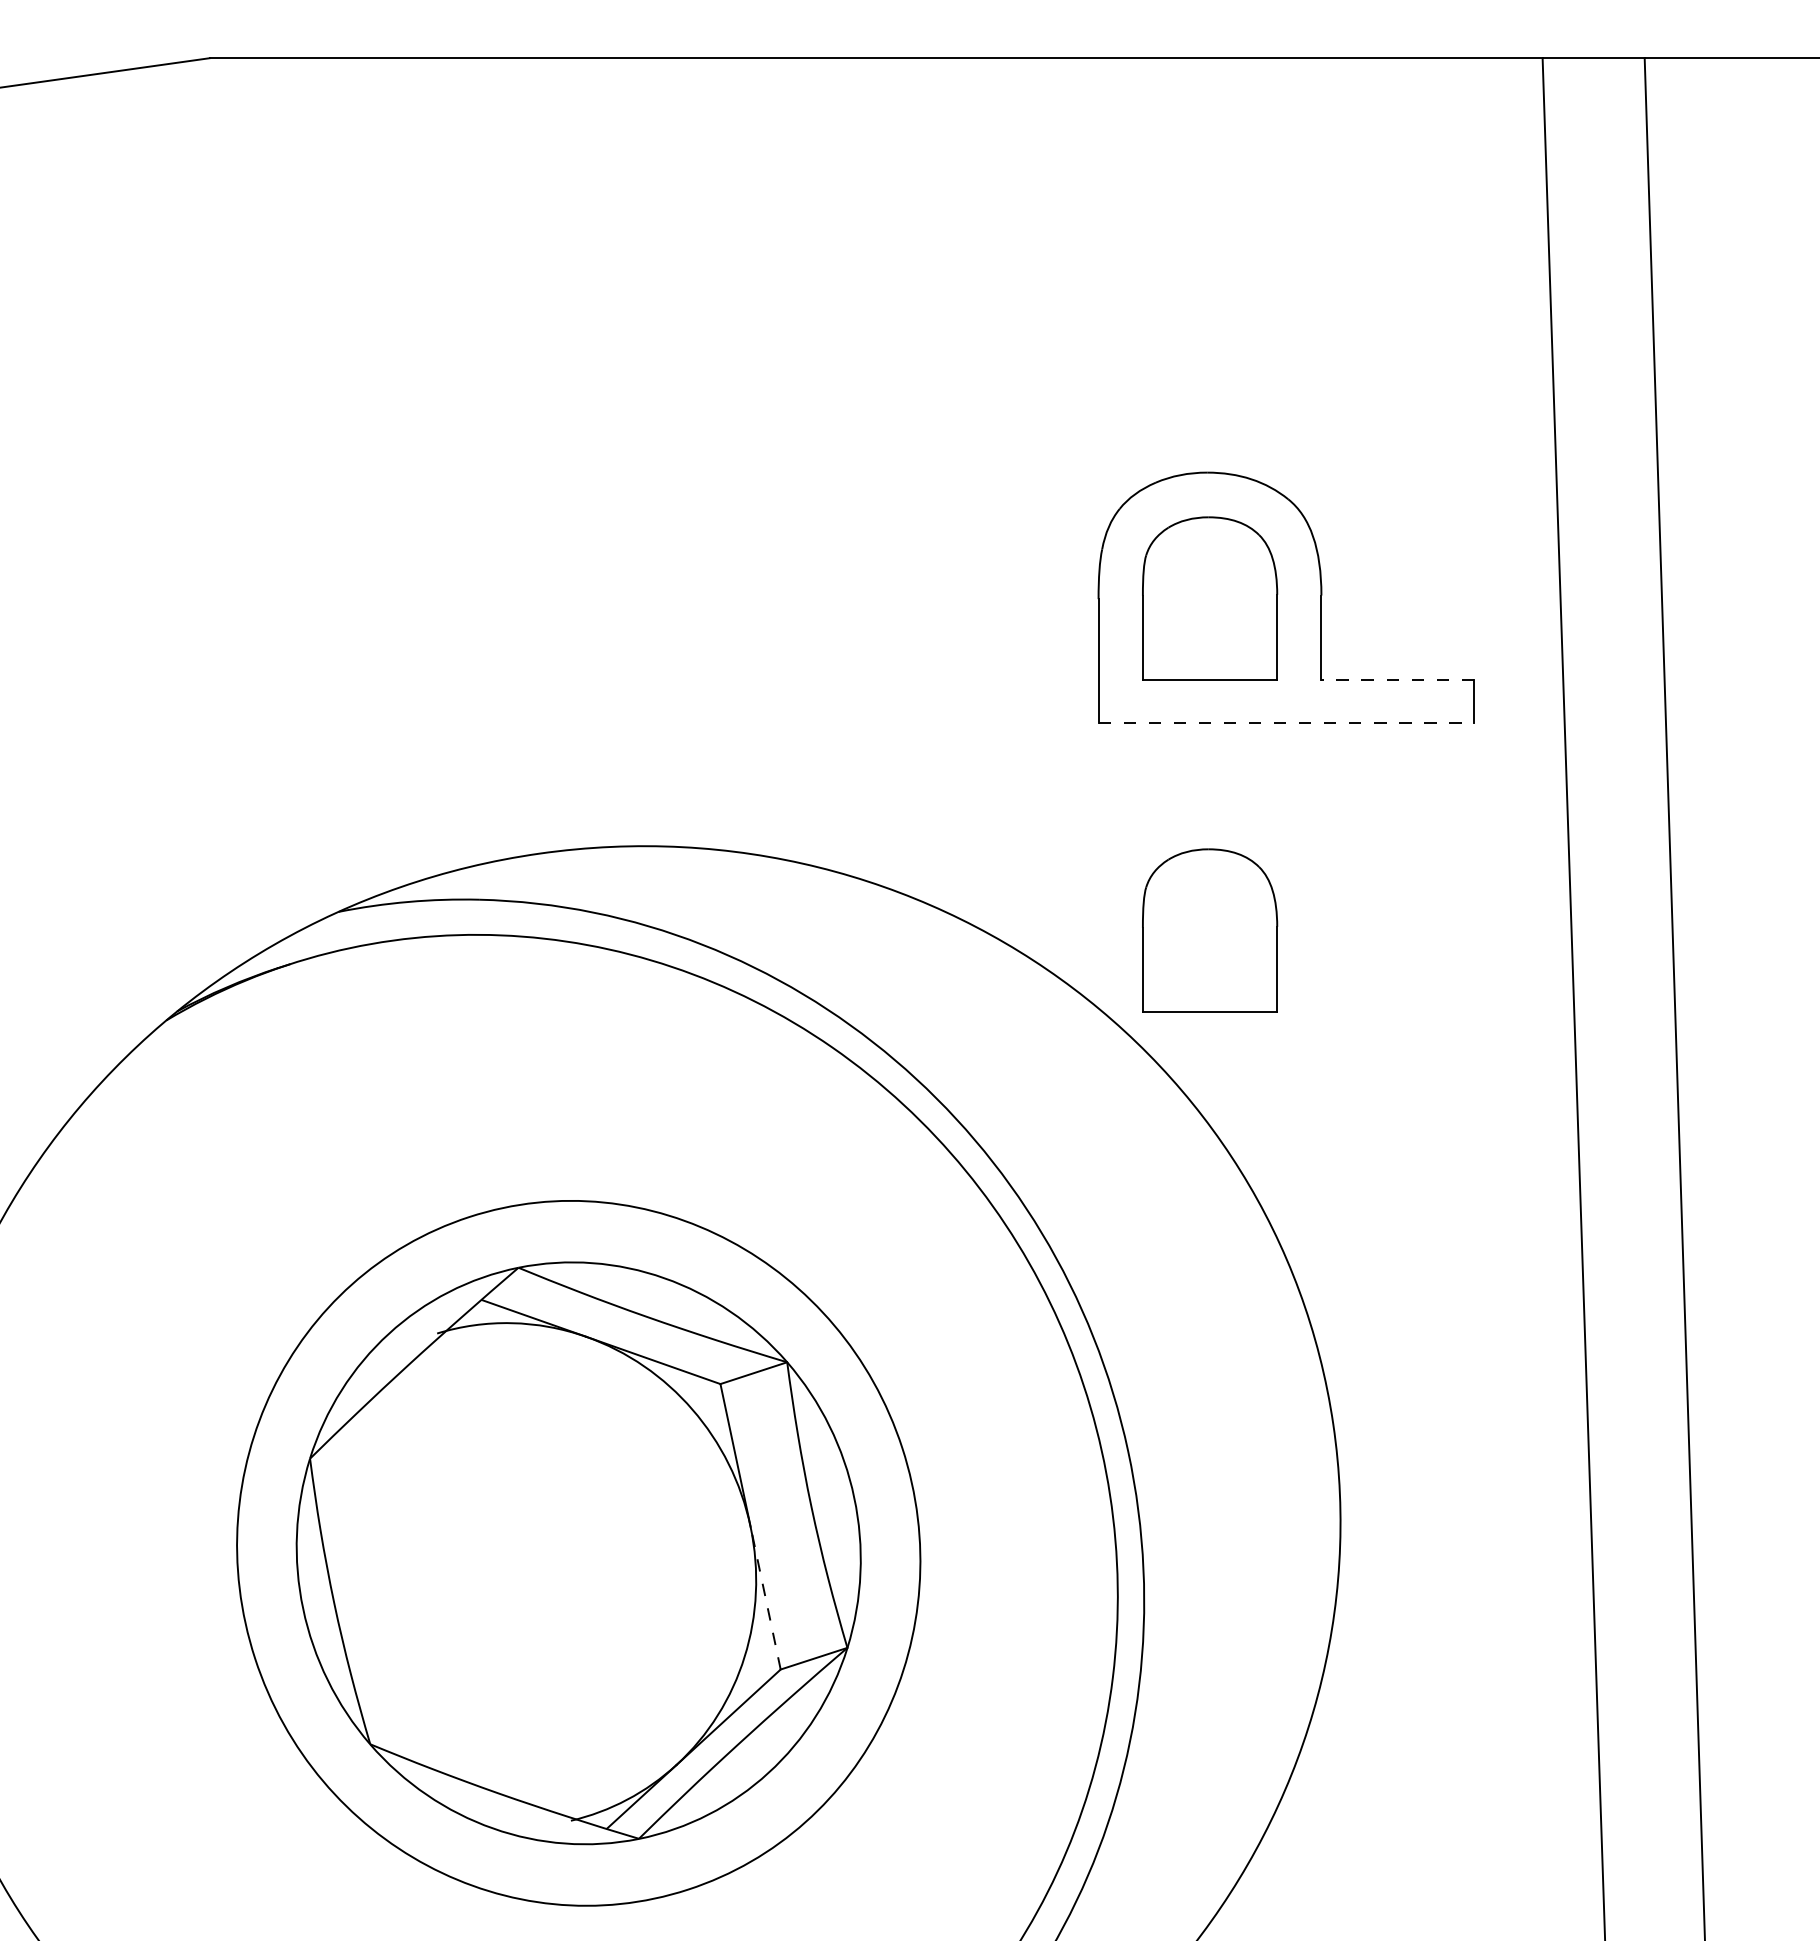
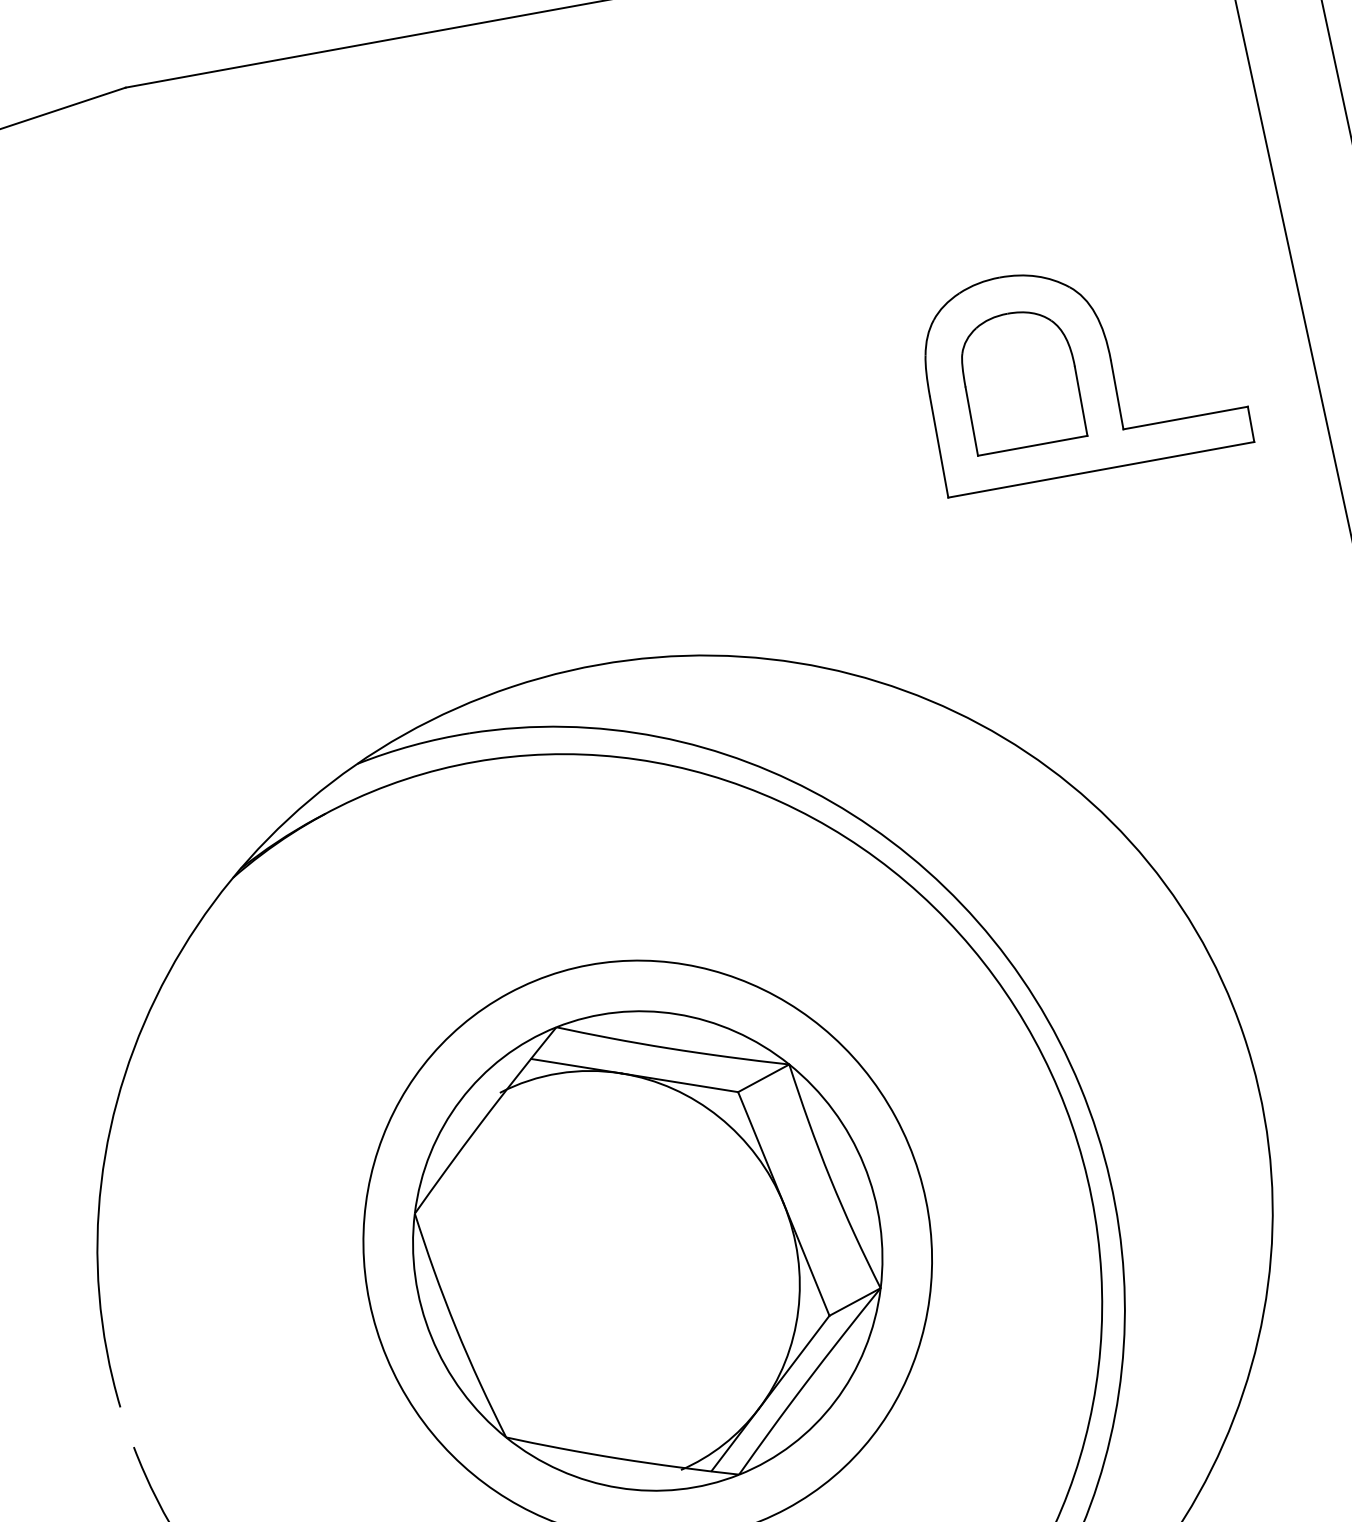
line: (1397, 679) -> (1185, 417), dashed -> solid
line: (1286, 723) -> (1101, 470), dashed -> solid
part: (1210, 930) -> (1070, 650), removed
line: (765, 1598) -> (806, 1260), dashed -> solid

